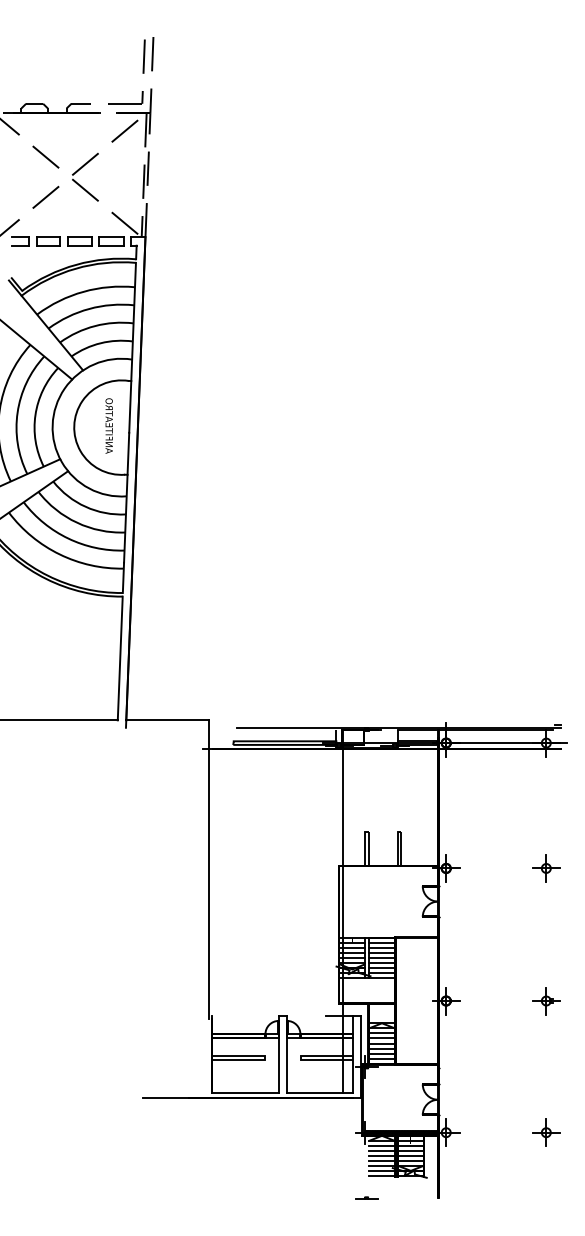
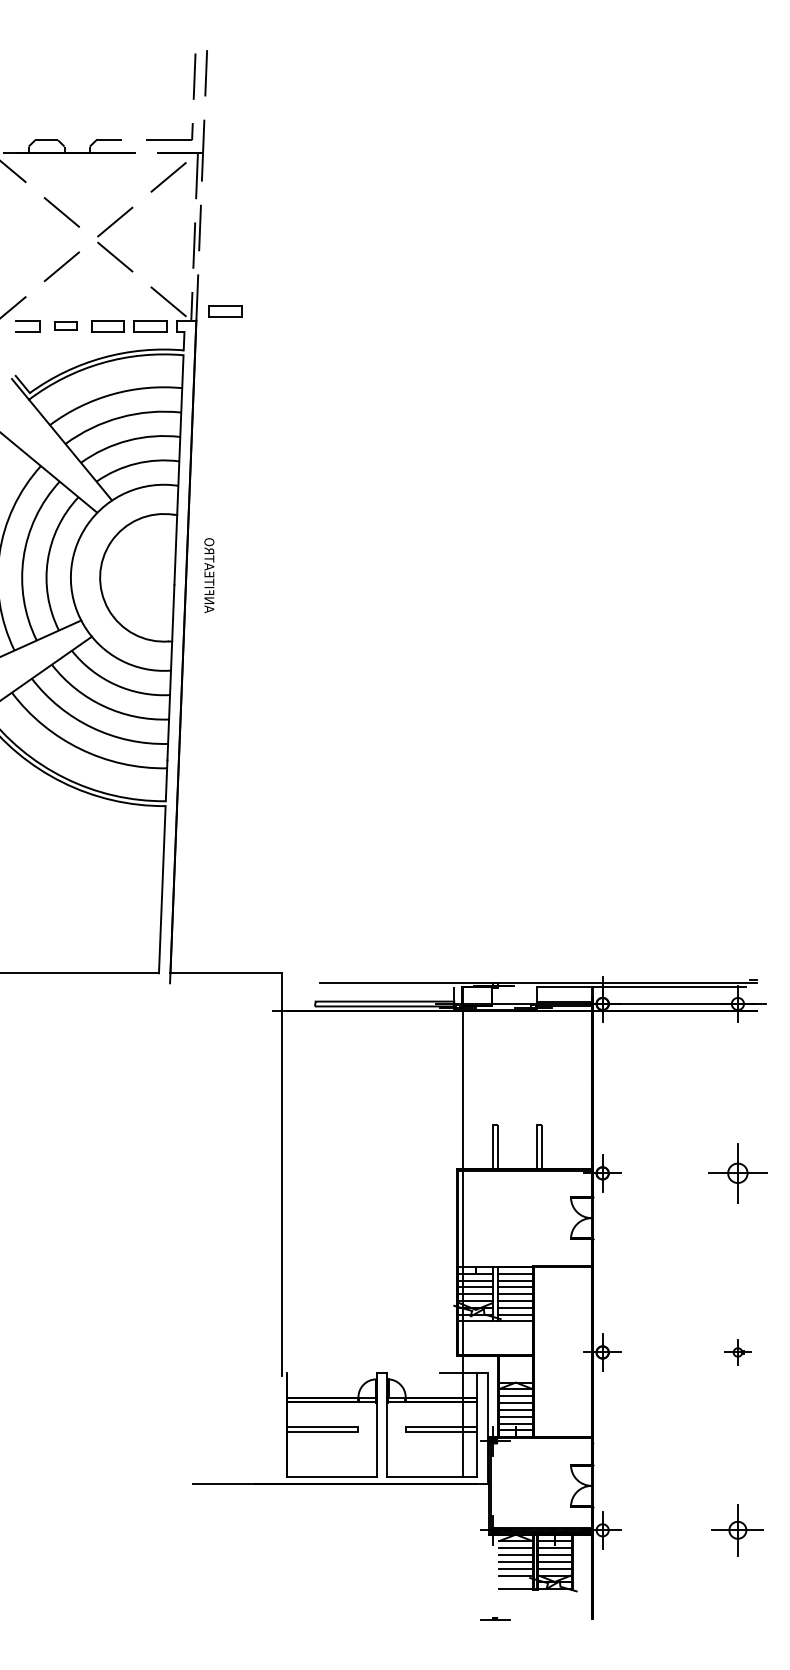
part: (167, 230) -> (225, 311), added
part: (48, 241) -> (65, 326), size x0.7
text: (109, 425) -> (209, 575), moved
part: (546, 868) -> (737, 1173), size x1.6
part: (546, 1001) -> (737, 1352), size x0.7
part: (546, 1132) -> (737, 1530), size x1.4
line: (381, 1171) -> (515, 1582), removed

